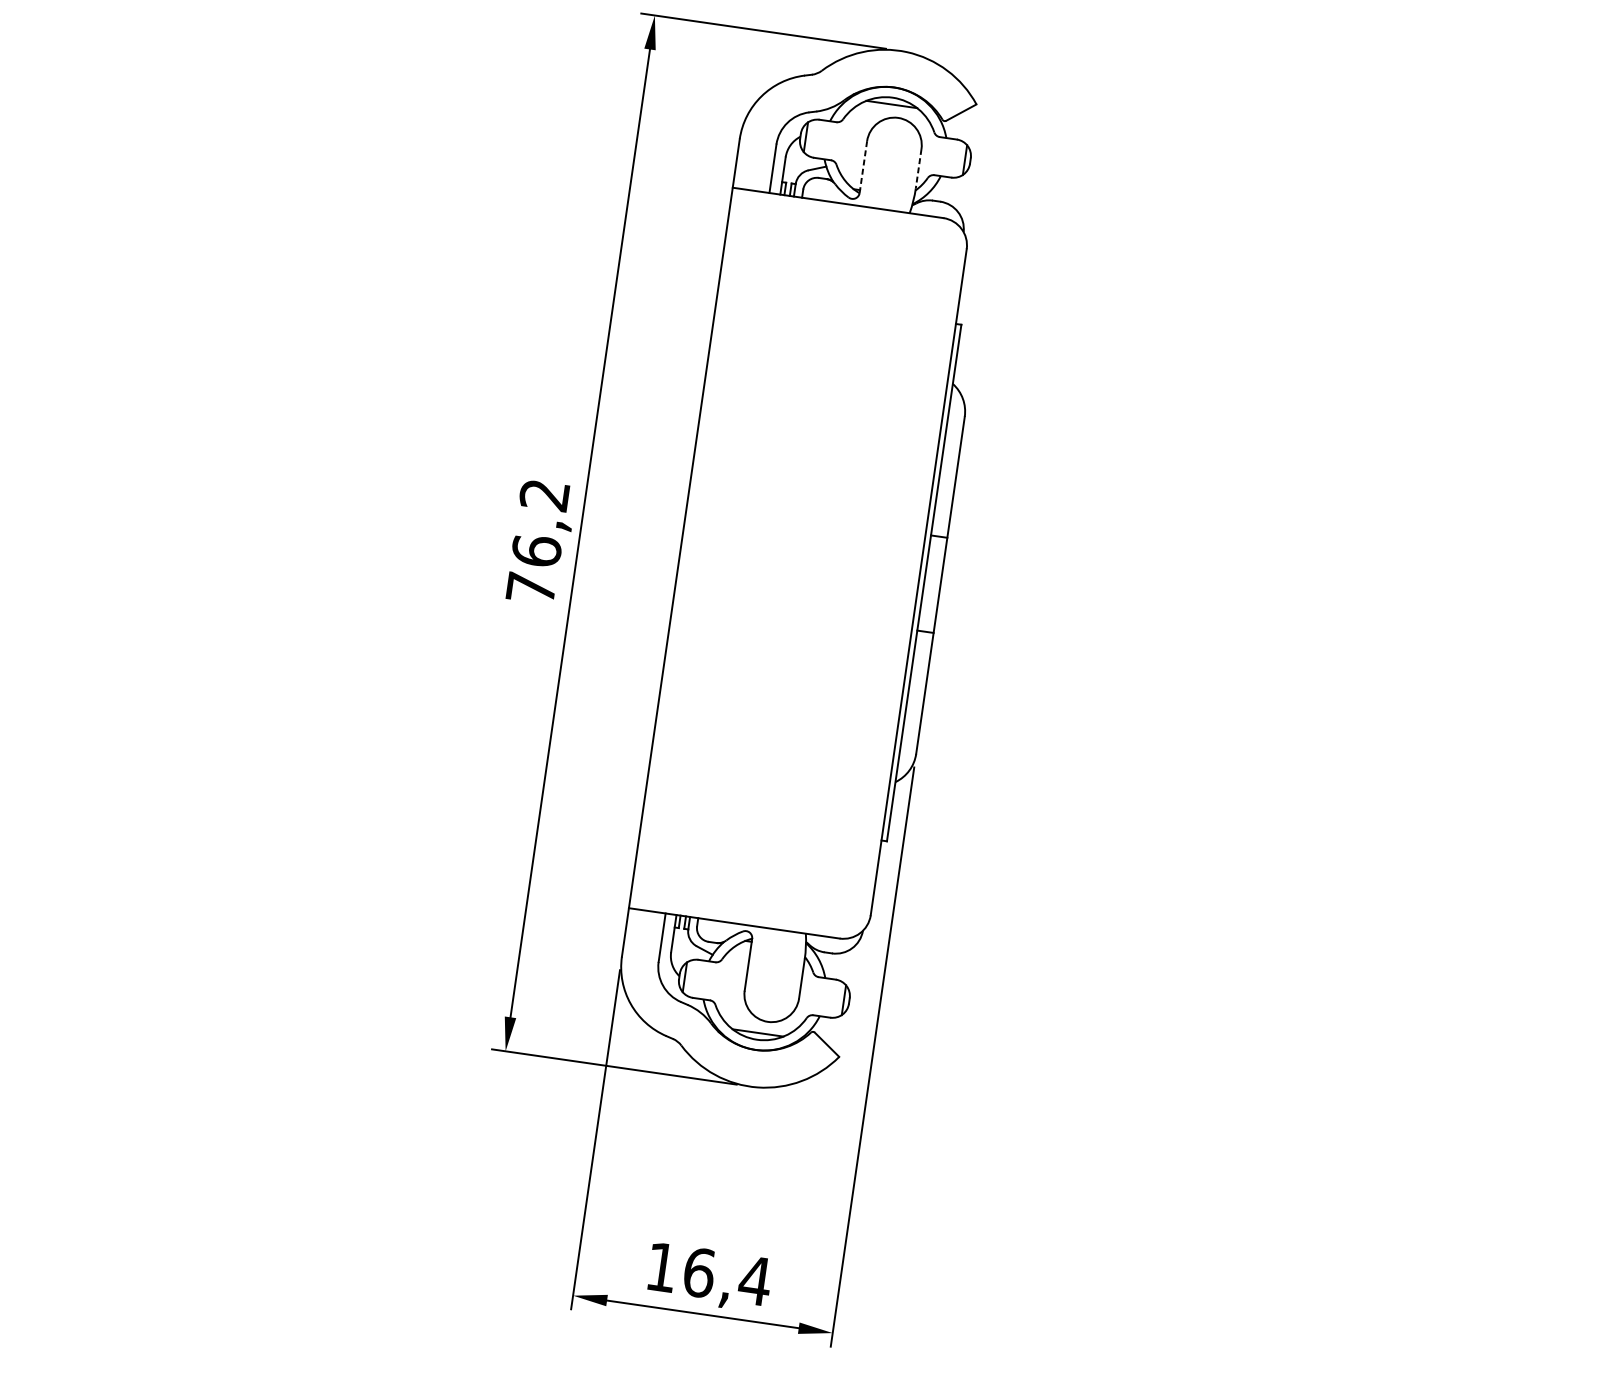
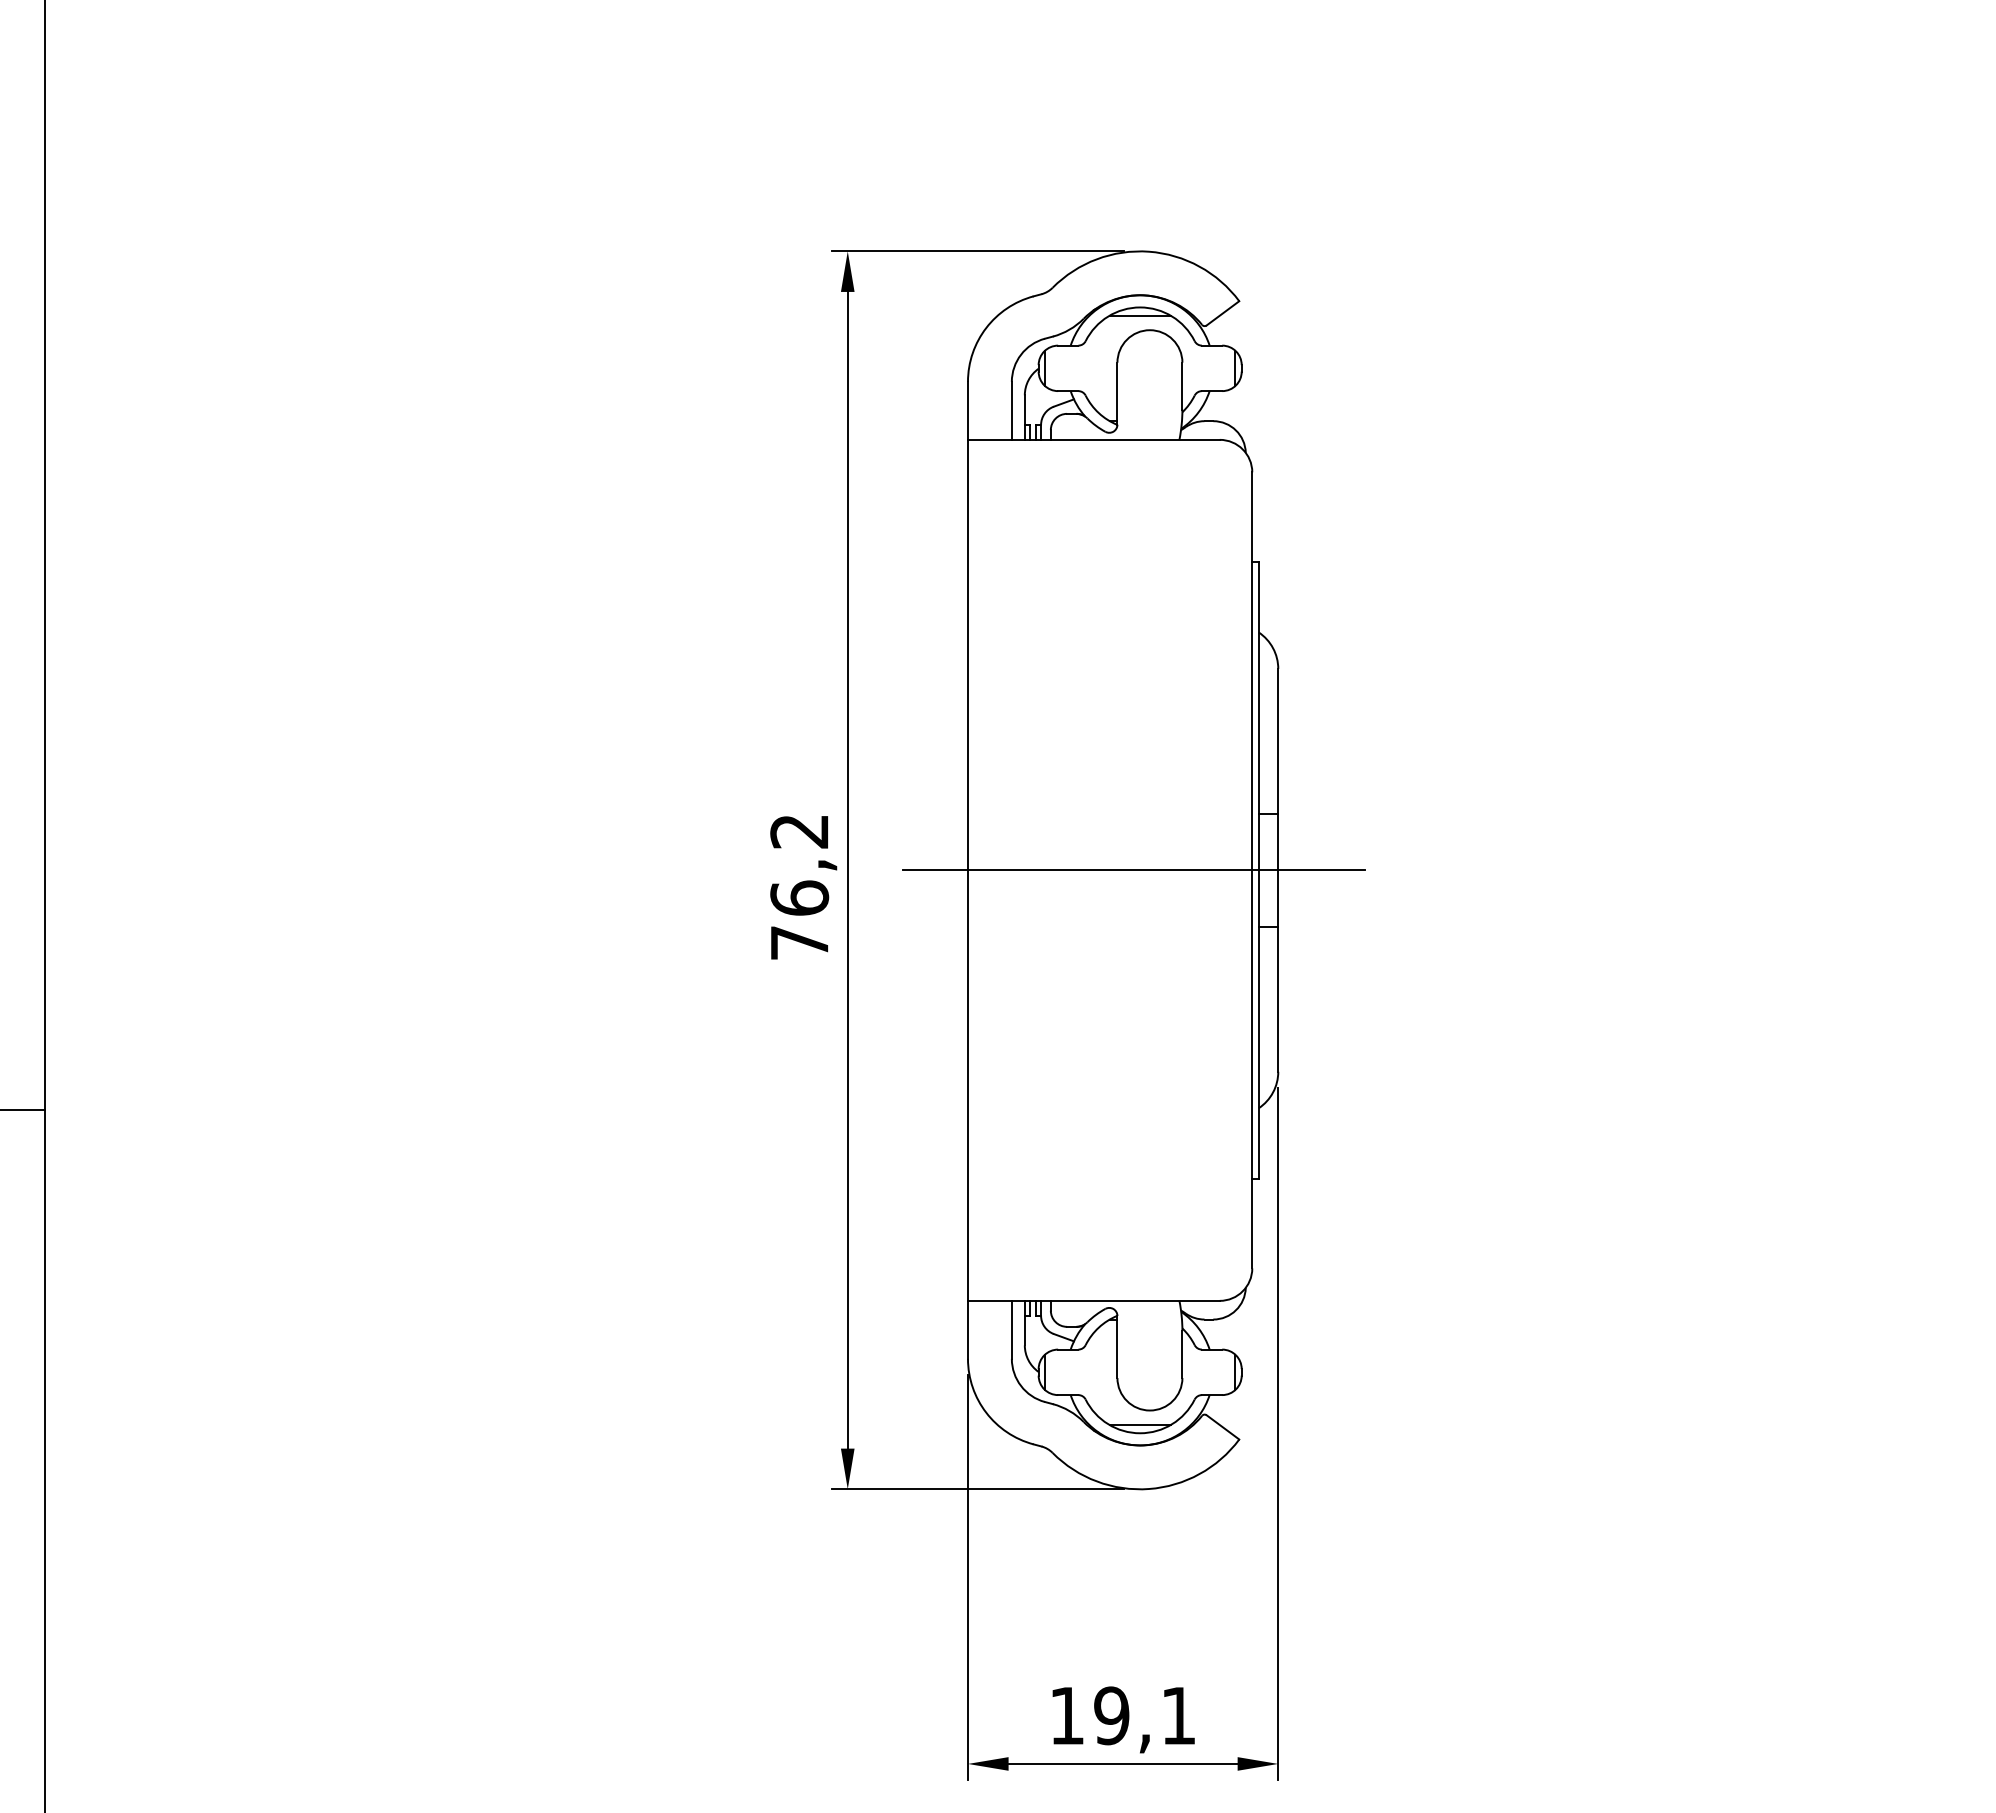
line: (863, 166) -> (1117, 393), dashed -> solid
line: (918, 168) -> (1182, 386), dashed -> solid
line: (819, 568) -> (1133, 870), added
text: (727, 1276) -> (1145, 1715), 16,4 -> 19,1

